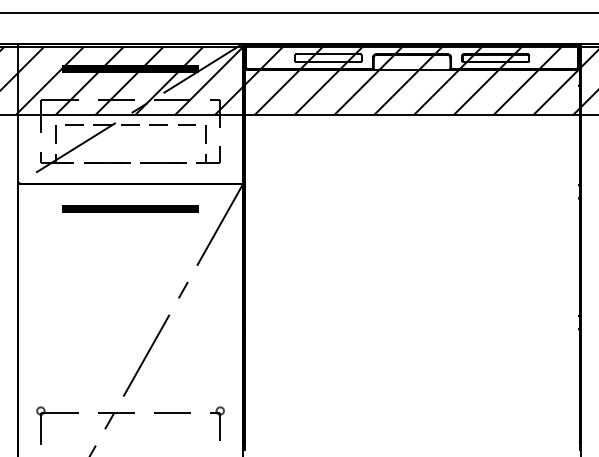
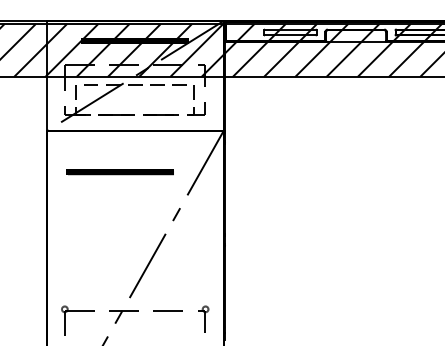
part: (130, 208) -> (120, 171), moved

